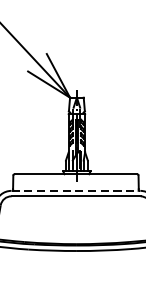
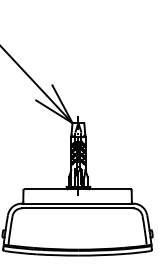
line: (75, 190) -> (77, 203), dashed -> solid

